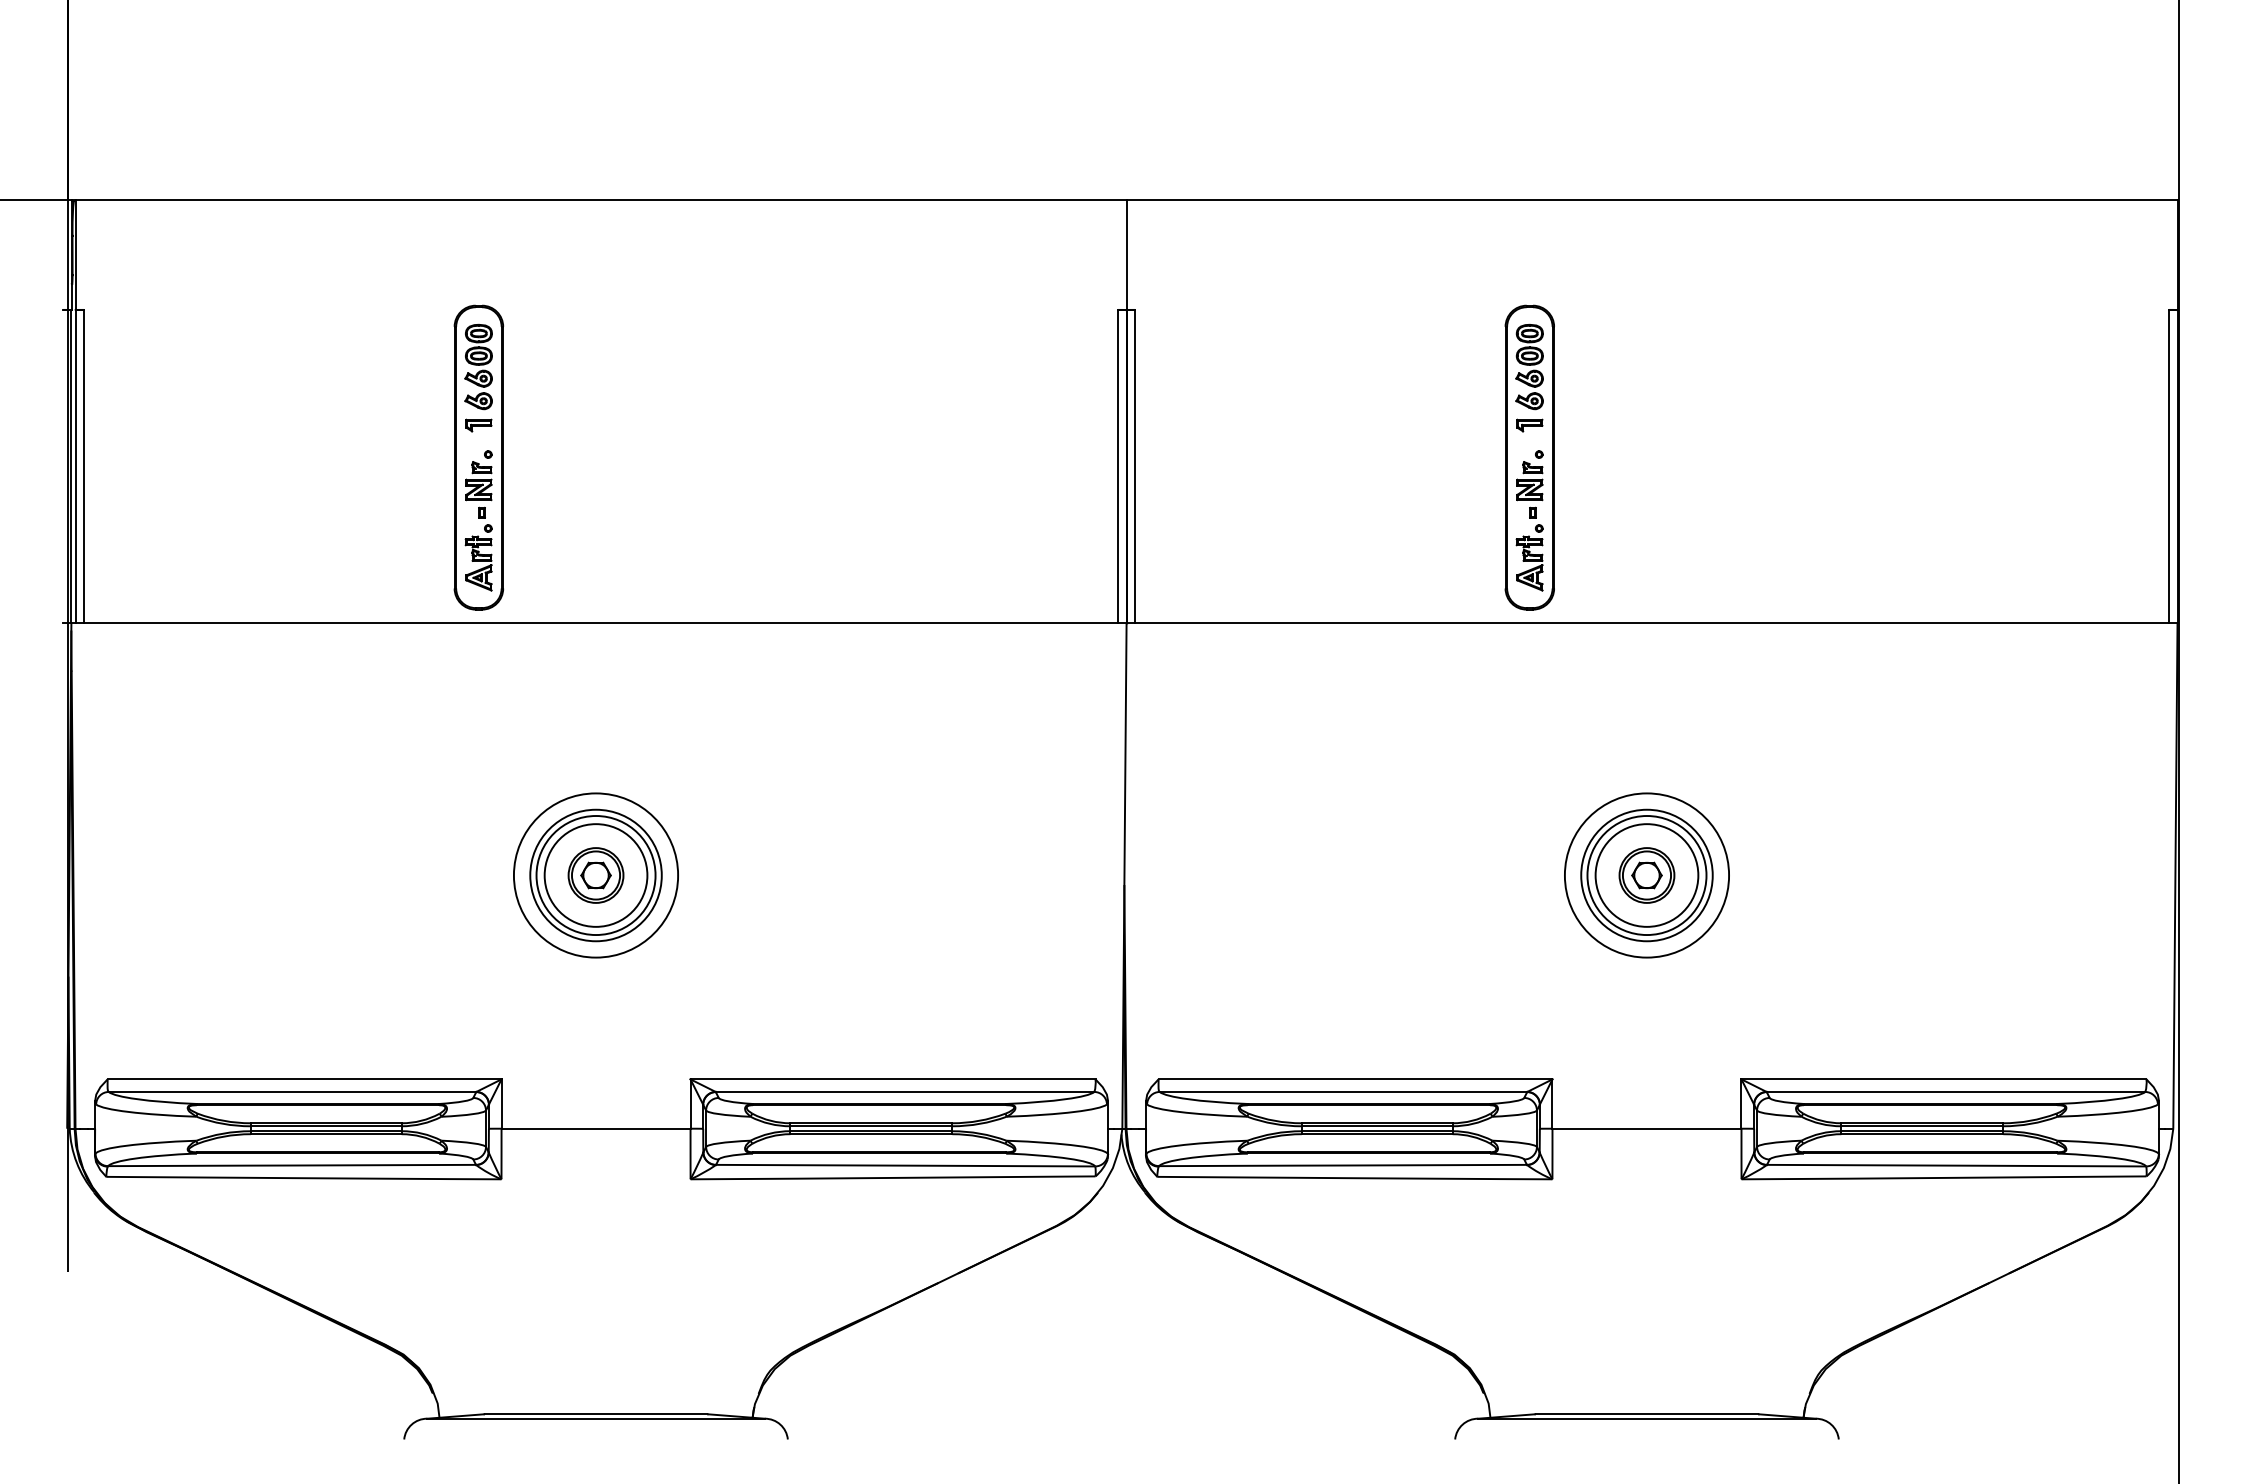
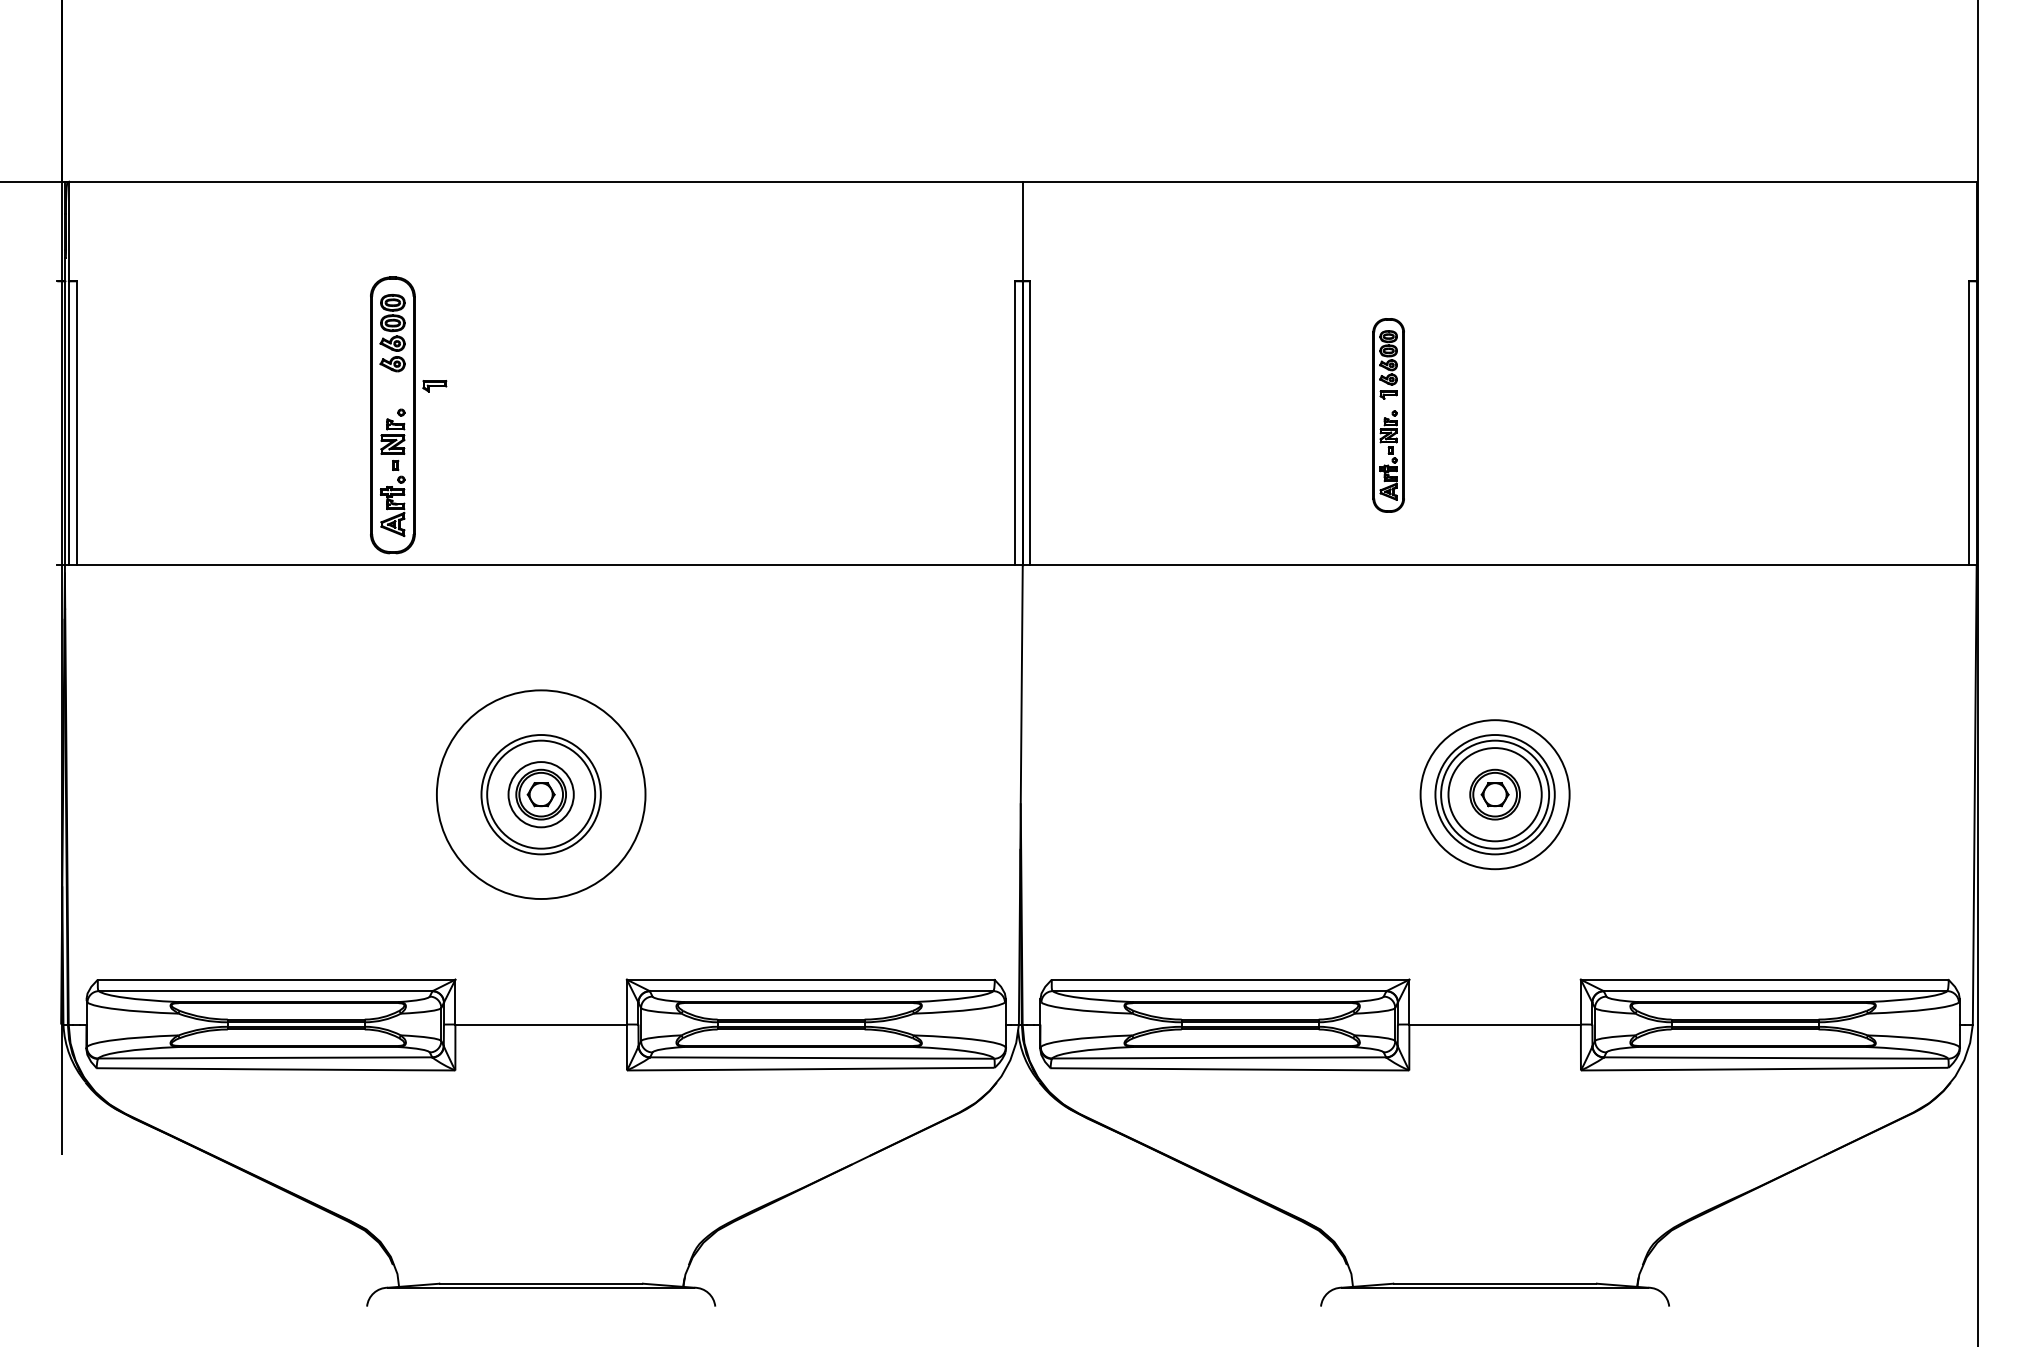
part: (478, 457) -> (392, 415), moved
part: (1529, 457) -> (1388, 415), size x0.7
circle: (595, 875) -> (540, 794), size x0.7
circle: (595, 875) -> (540, 794), size x1.4

